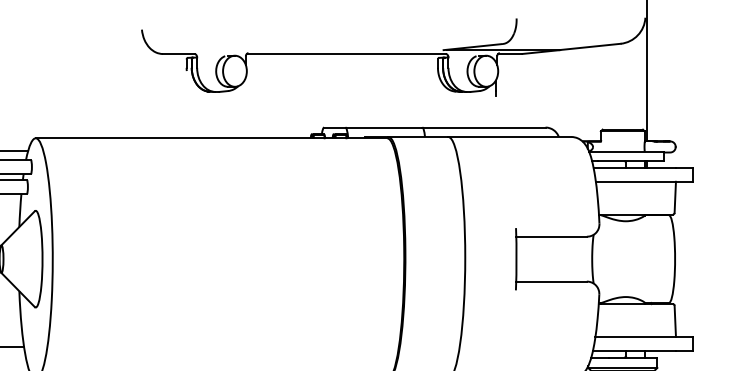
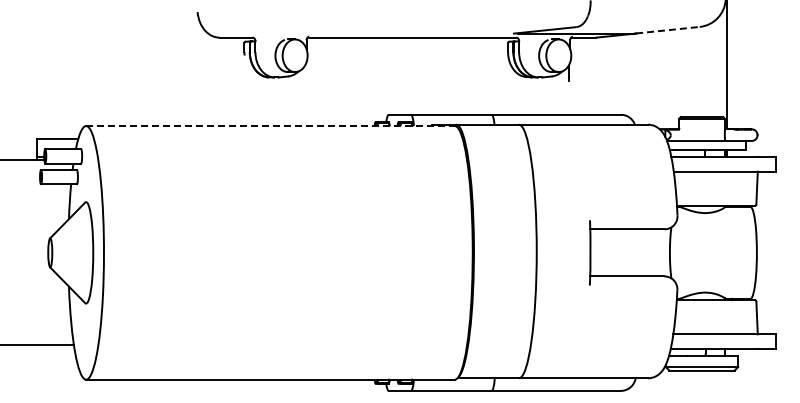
line: (589, 47) -> (667, 30), solid -> dashed
line: (212, 138) -> (271, 126), solid -> dashed

